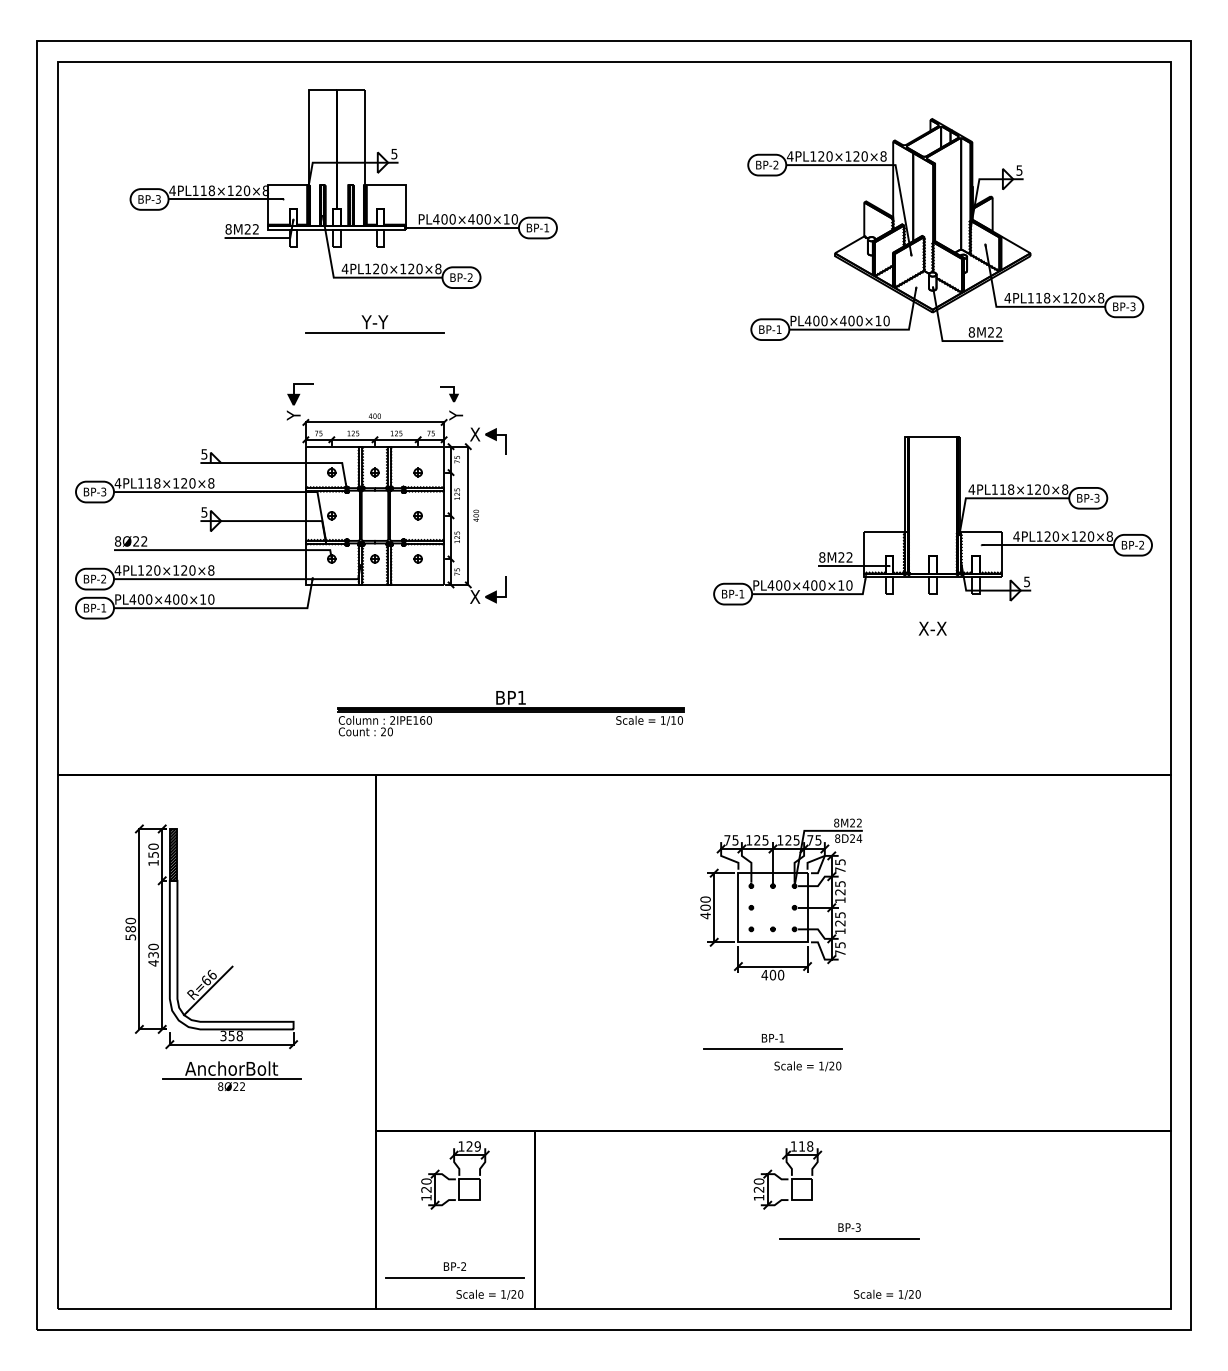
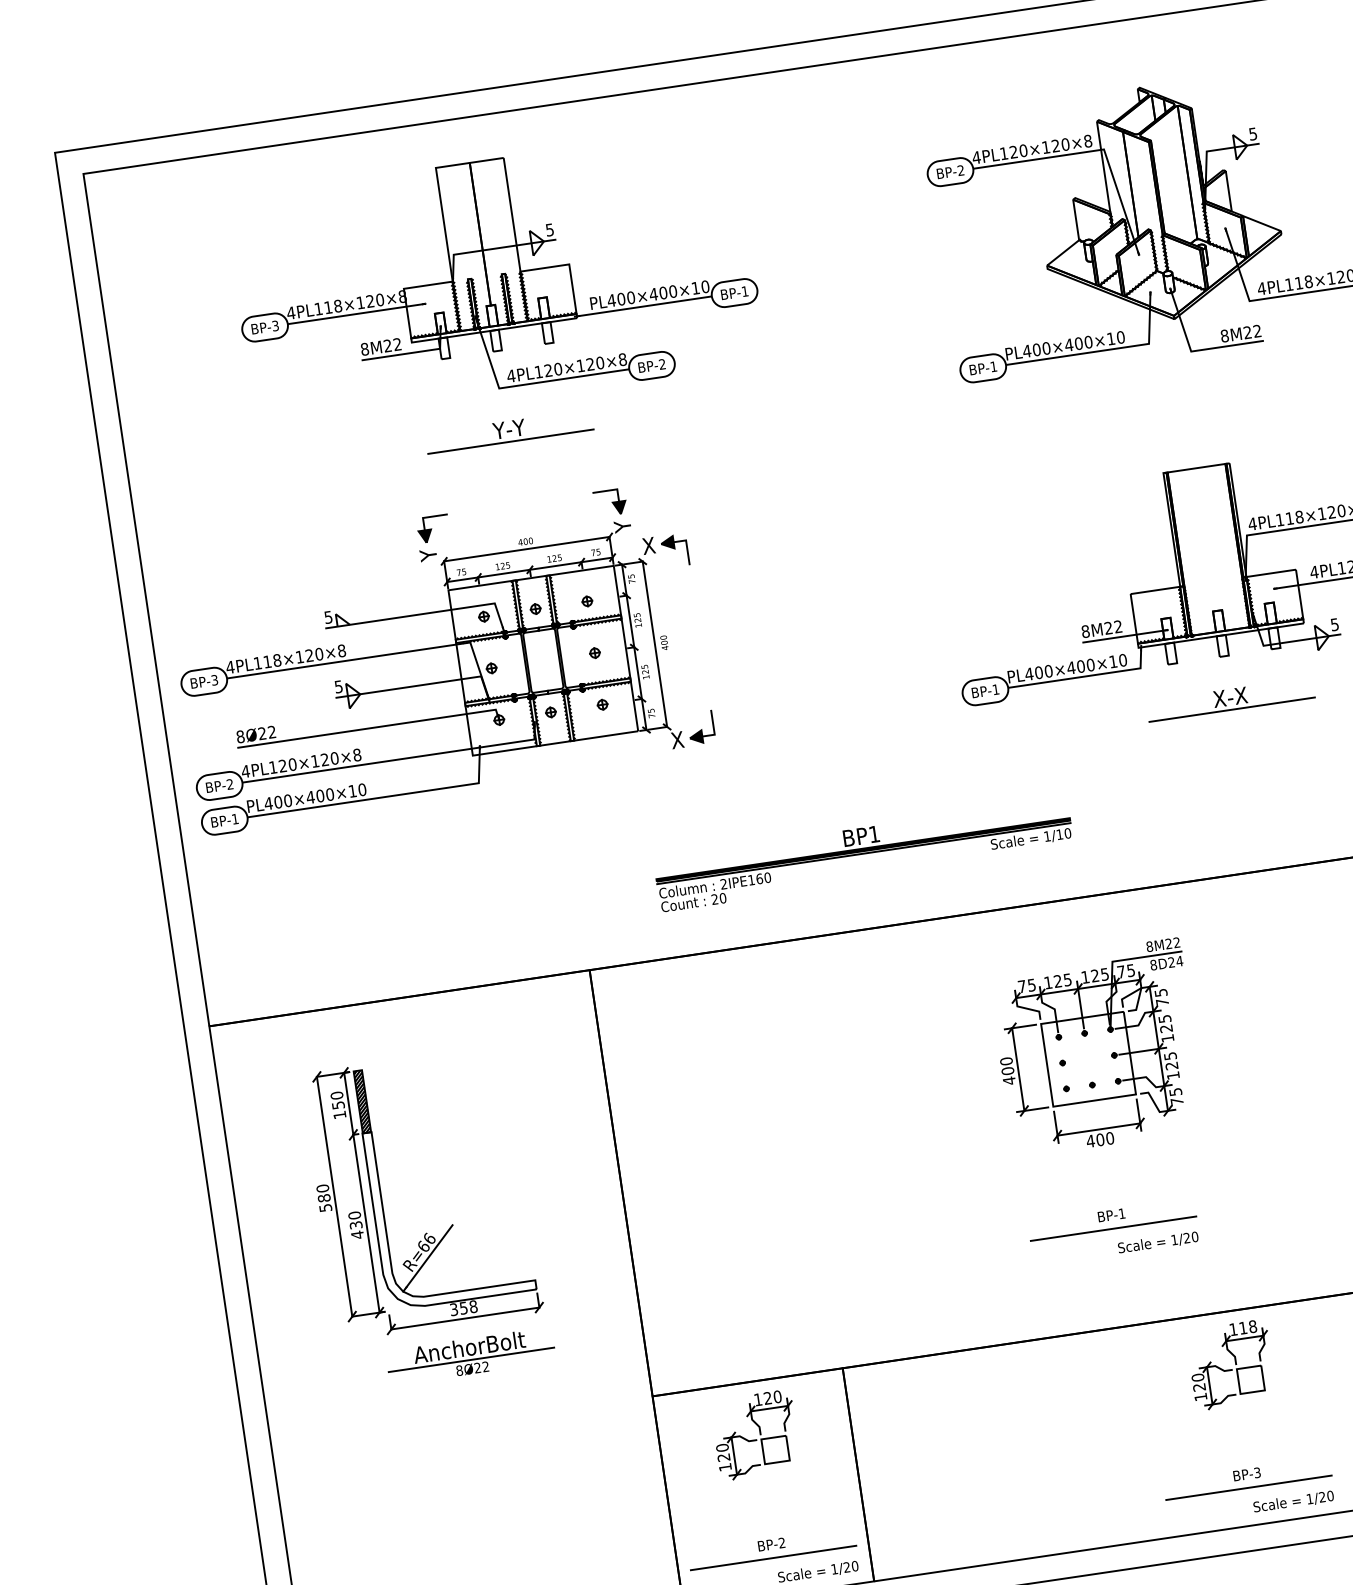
part: (343, 188) -> (495, 280), moved
part: (448, 394) -> (609, 502), size x1.43
line: (932, 639) -> (1231, 710), added
part: (510, 713) -> (863, 855), moved
text: (477, 1146) -> (777, 1396), 129 -> 120
part: (787, 1175) -> (1230, 1365), moved
part: (849, 1231) -> (1247, 1479), moved

